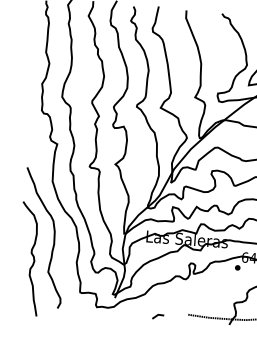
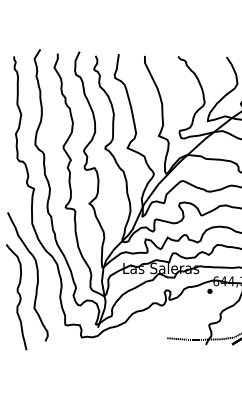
line: (157, 315) -> (138, 341), removed

